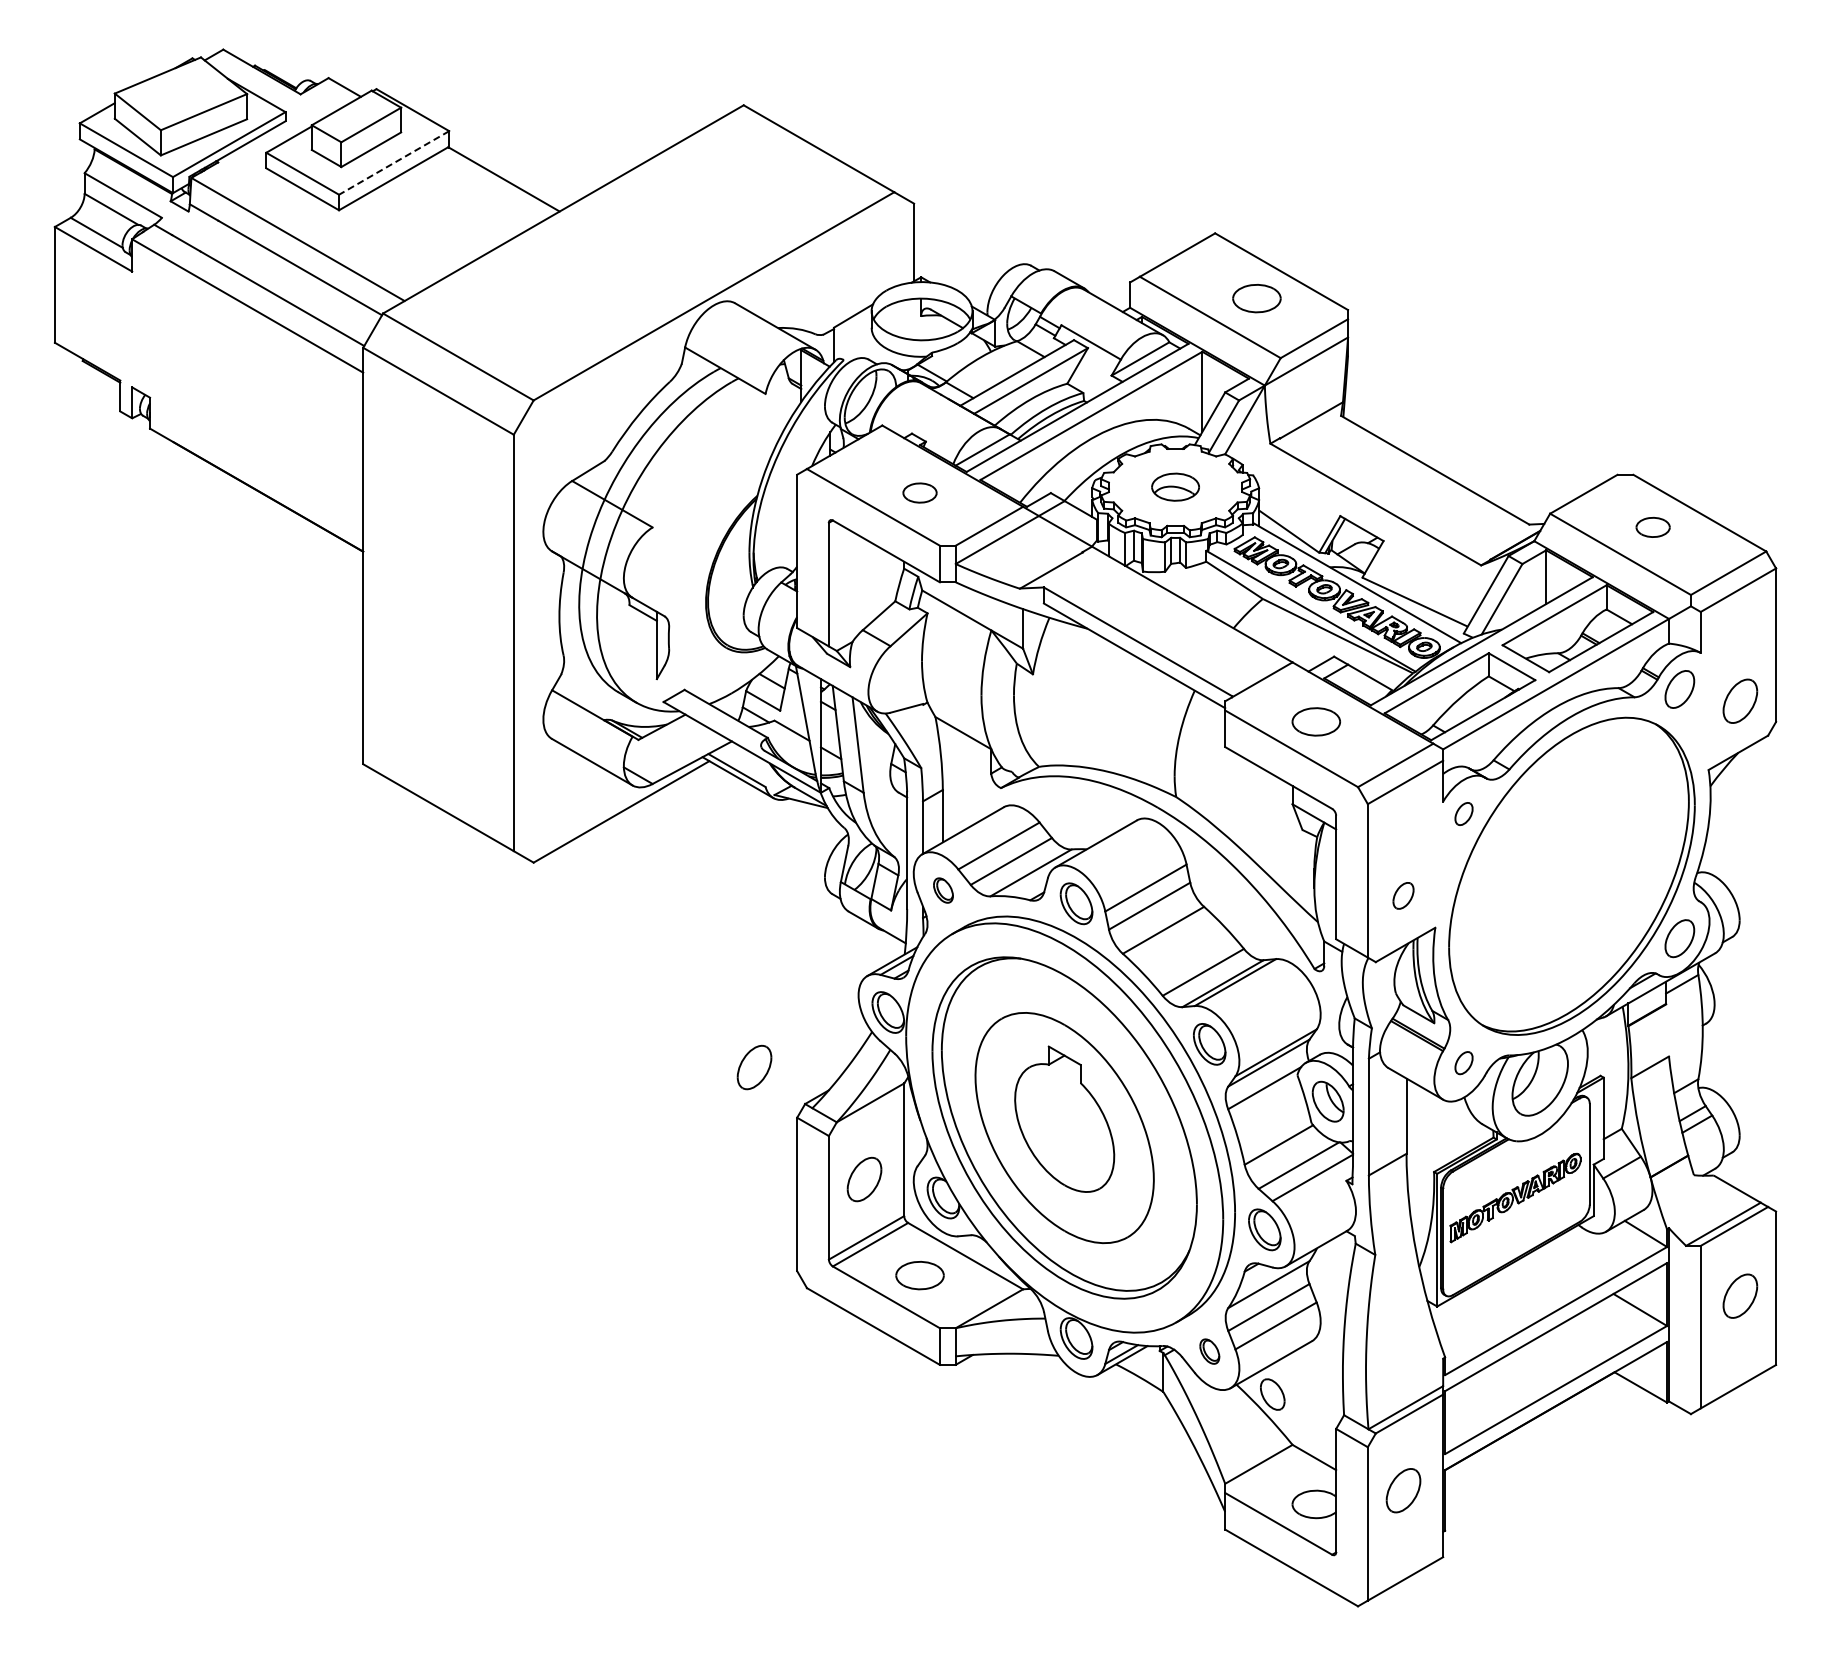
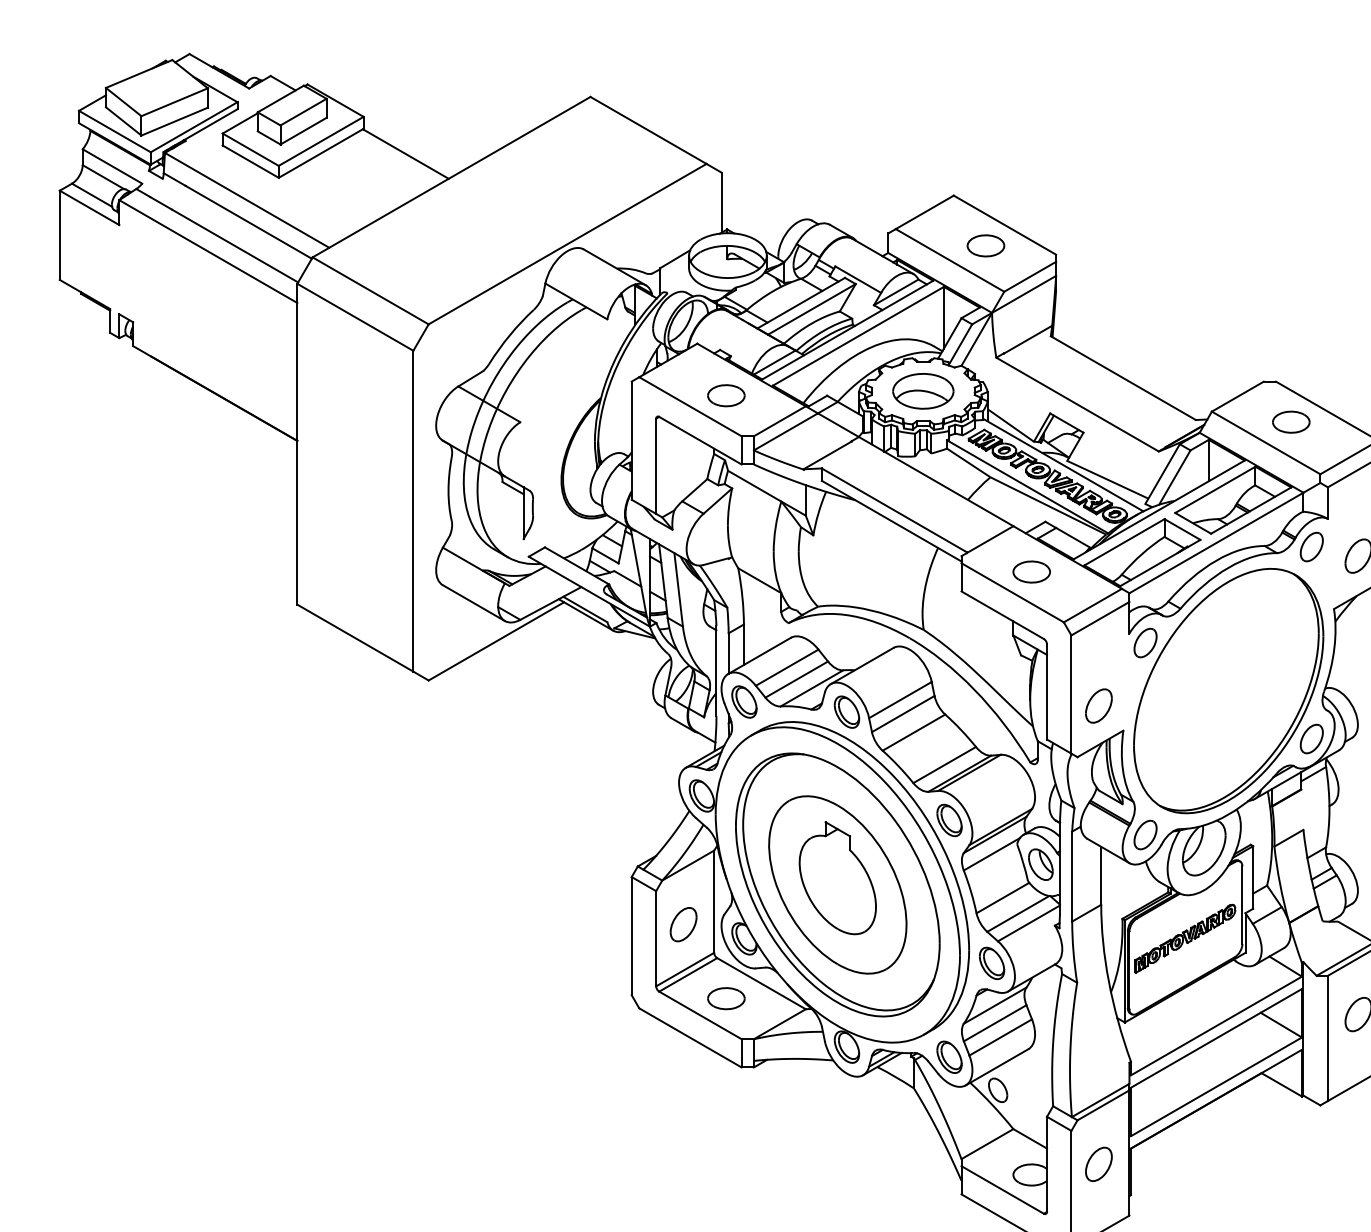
line: (394, 162) -> (321, 141), dashed -> solid
part: (1175, 486) -> (923, 390), size x1.67
part: (919, 492) -> (725, 395), size x1.43
part: (1652, 527) -> (1290, 422), size x1.43
part: (1463, 813) -> (1145, 642), size x1.67
part: (943, 890) -> (744, 701), size x1.67
part: (1403, 895) -> (1098, 705), size x1.67
part: (1463, 1062) -> (1145, 834), size x1.67
part: (754, 1067) -> (598, 838), removed
part: (1209, 1351) -> (949, 1057), size x1.67

